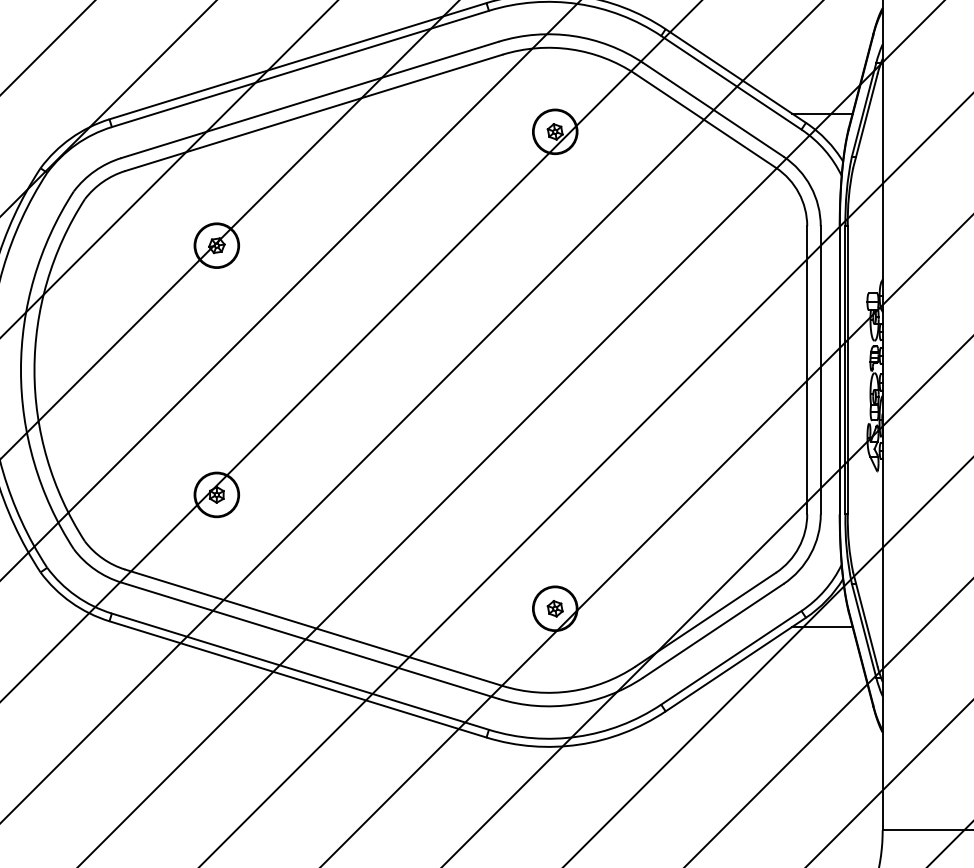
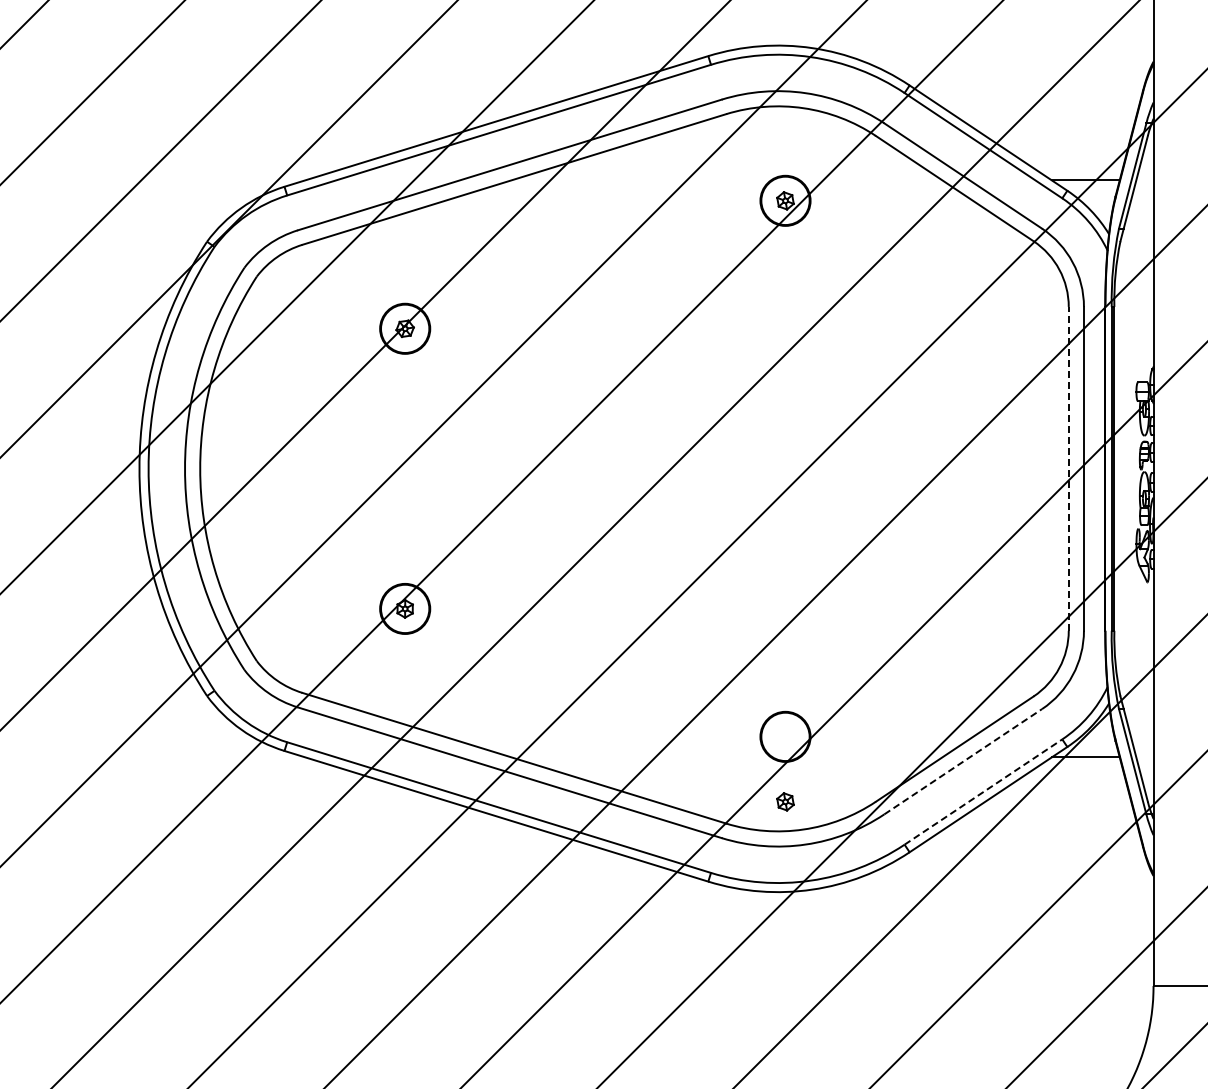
line: (807, 369) -> (1068, 468), solid -> dashed
part: (555, 608) -> (785, 801), moved
line: (713, 630) -> (963, 761), solid -> dashed
line: (731, 658) -> (983, 792), solid -> dashed

